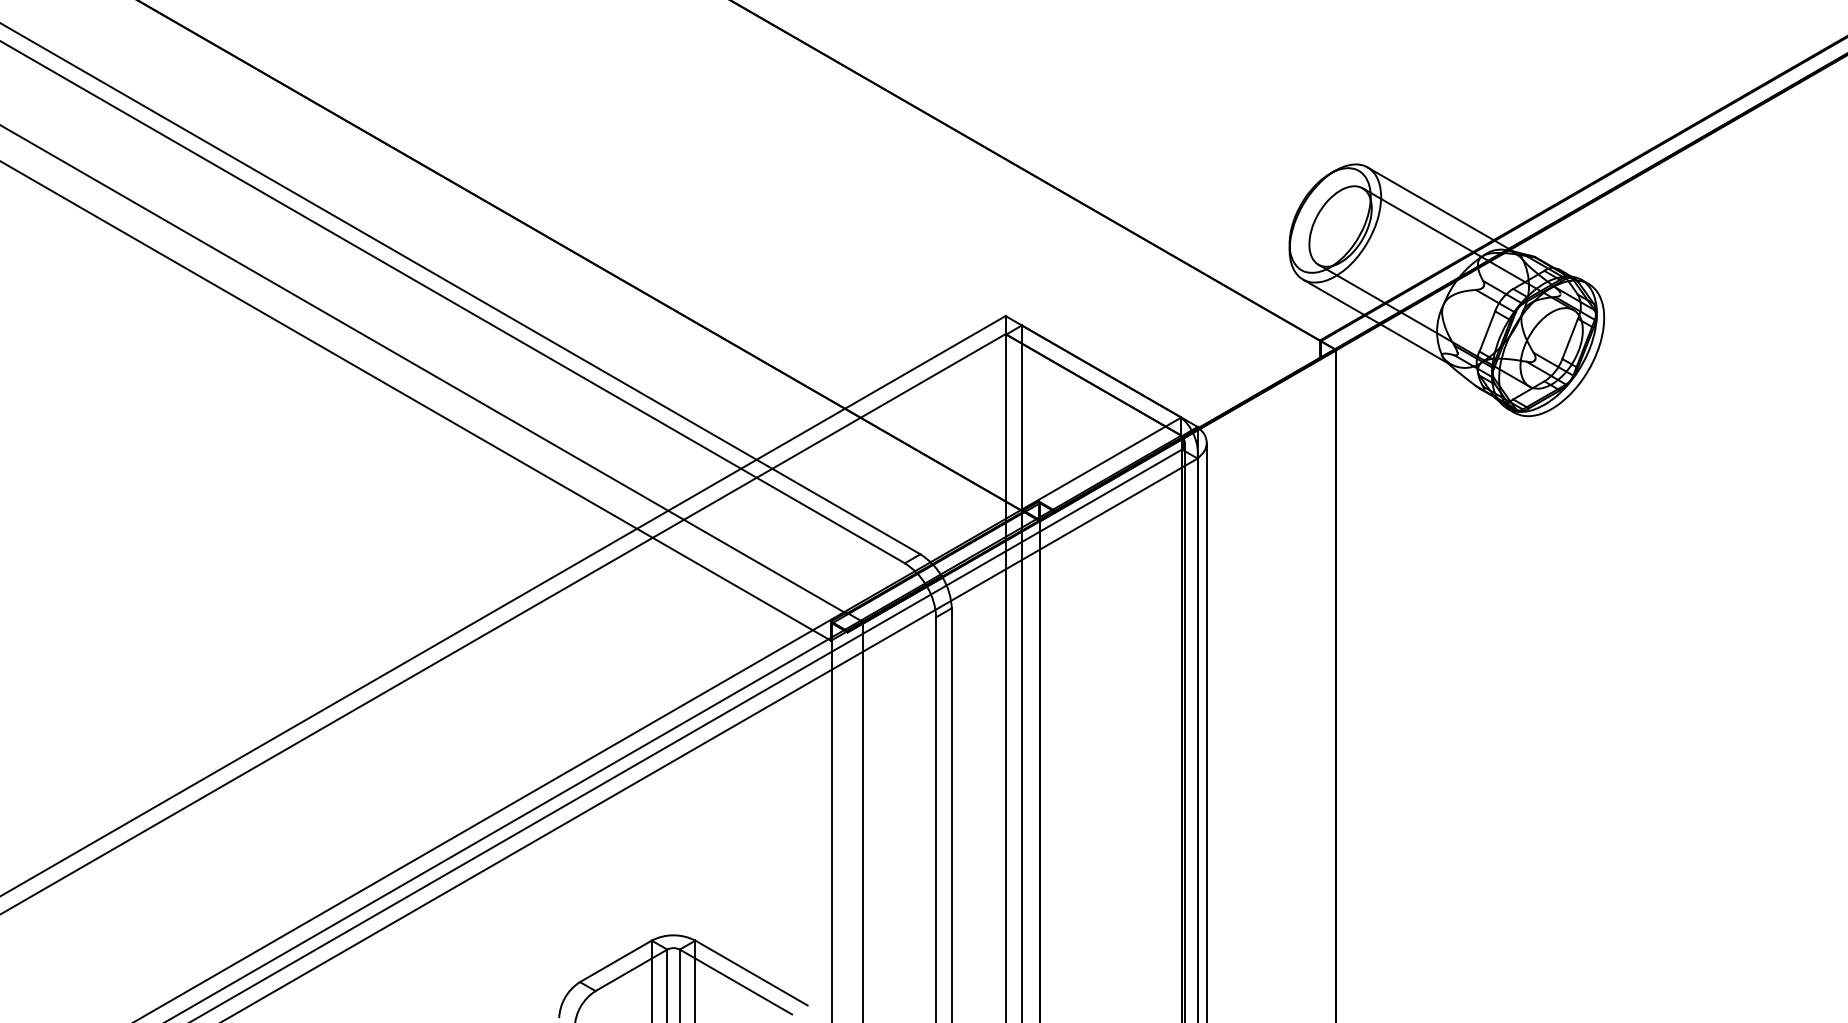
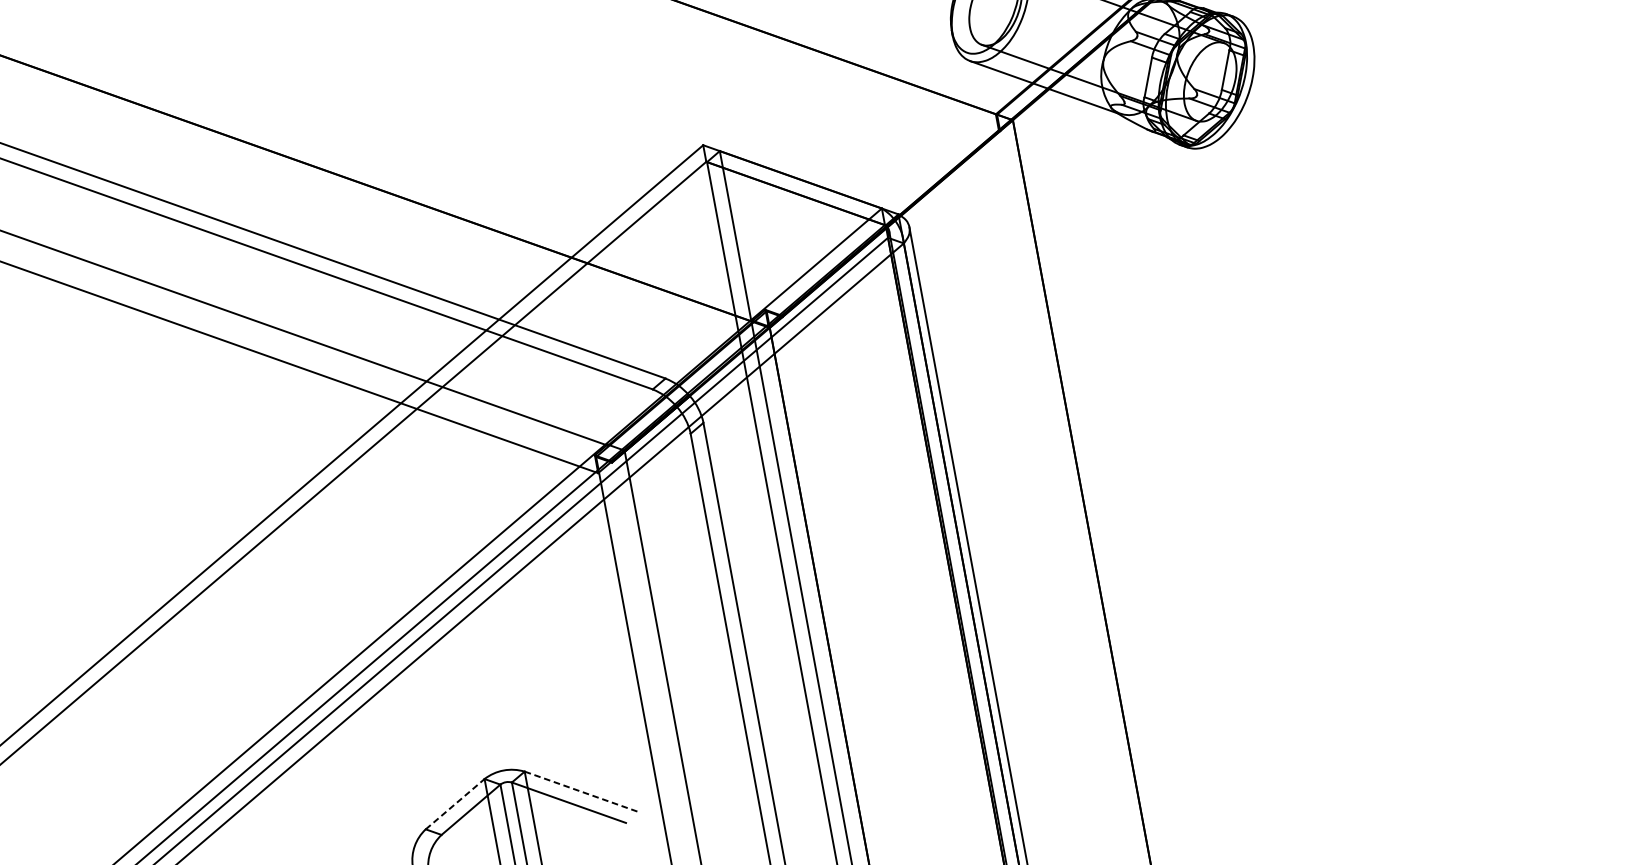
line: (616, 961) -> (455, 804), solid -> dashed
line: (751, 973) -> (581, 792), solid -> dashed

